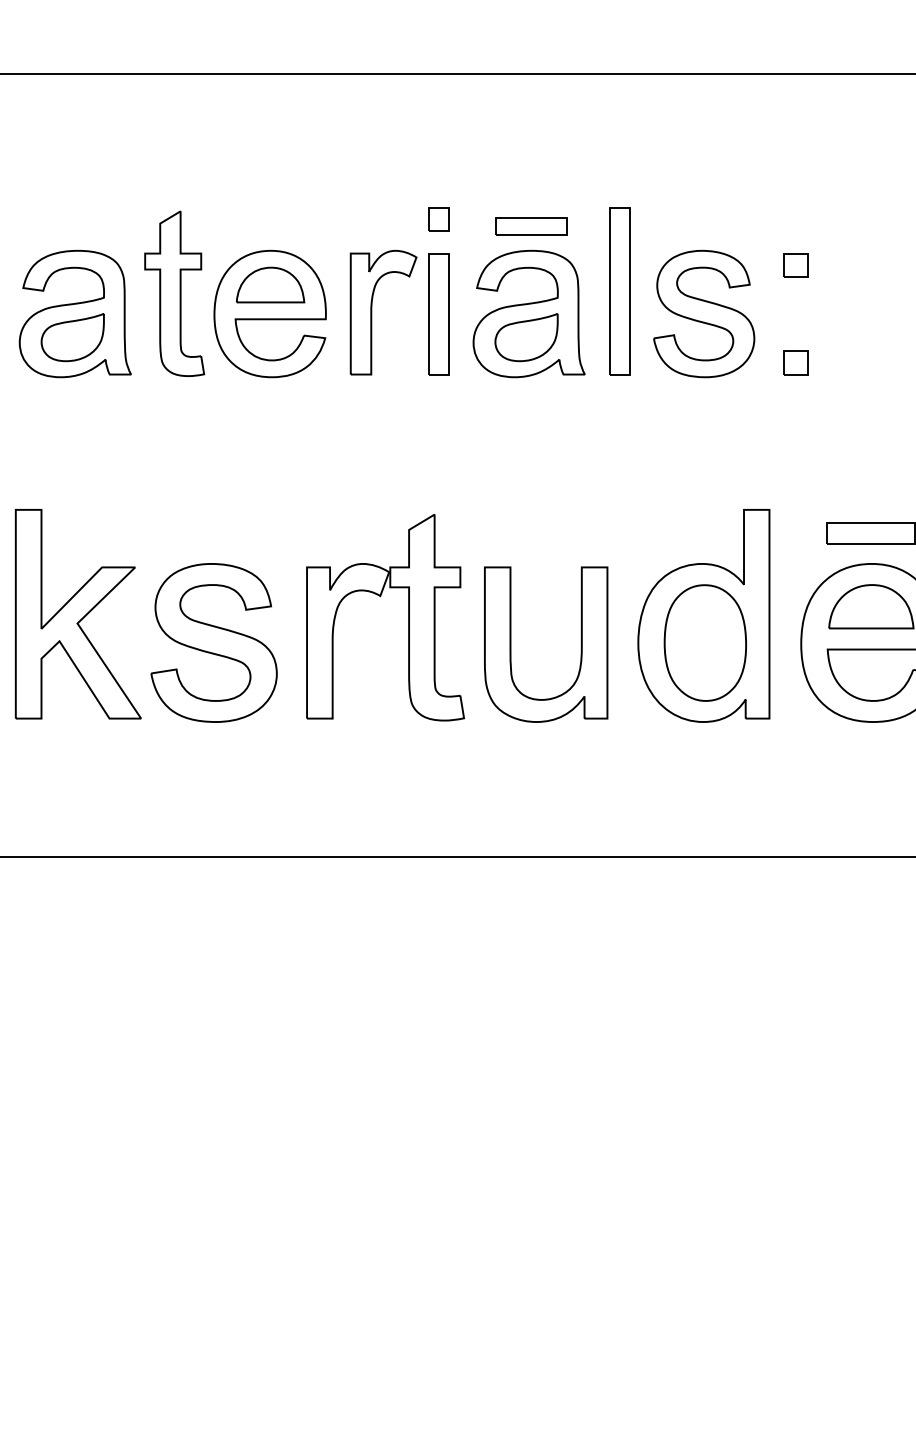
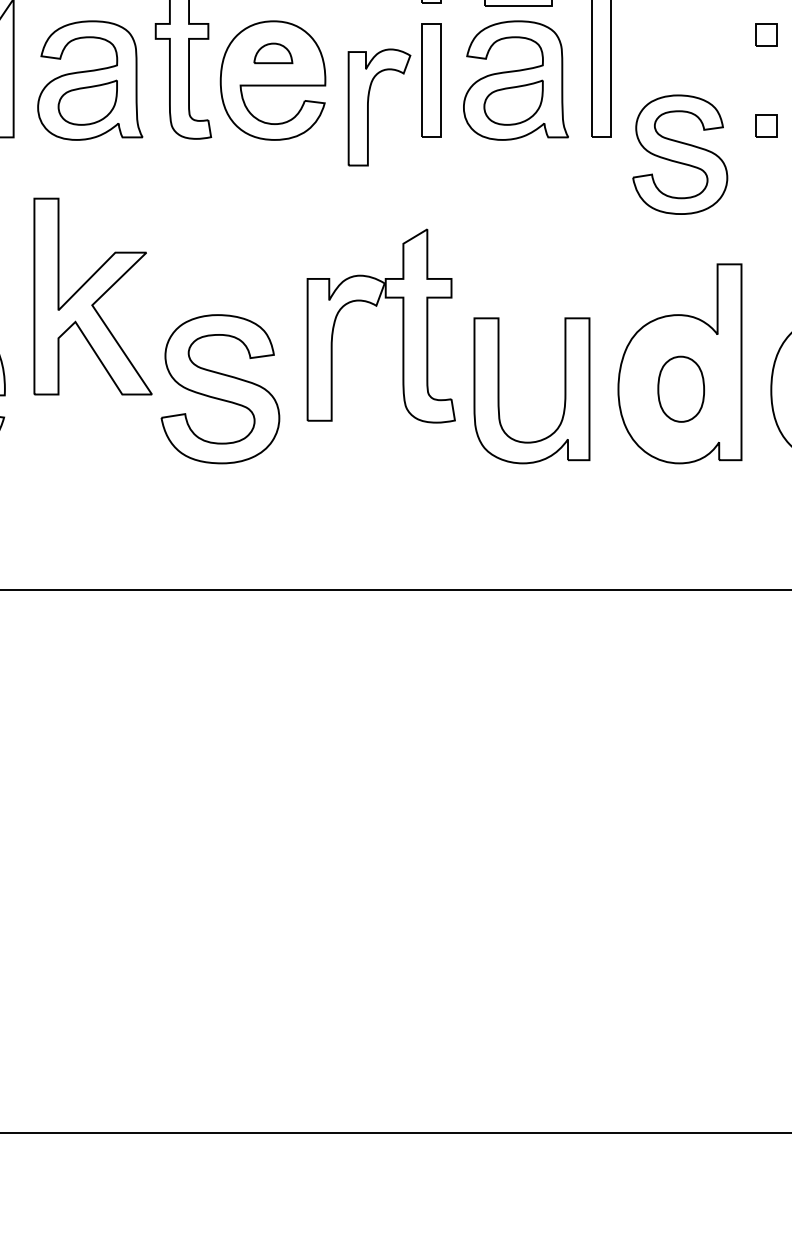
part: (270, 284) -> (273, 52), size x0.6
part: (372, 312) -> (369, 107), moved
part: (704, 313) -> (680, 154), moved
part: (380, 597) -> (376, 307), moved
part: (77, 614) -> (92, 296), moved
part: (704, 642) -> (680, 388), size x0.6

